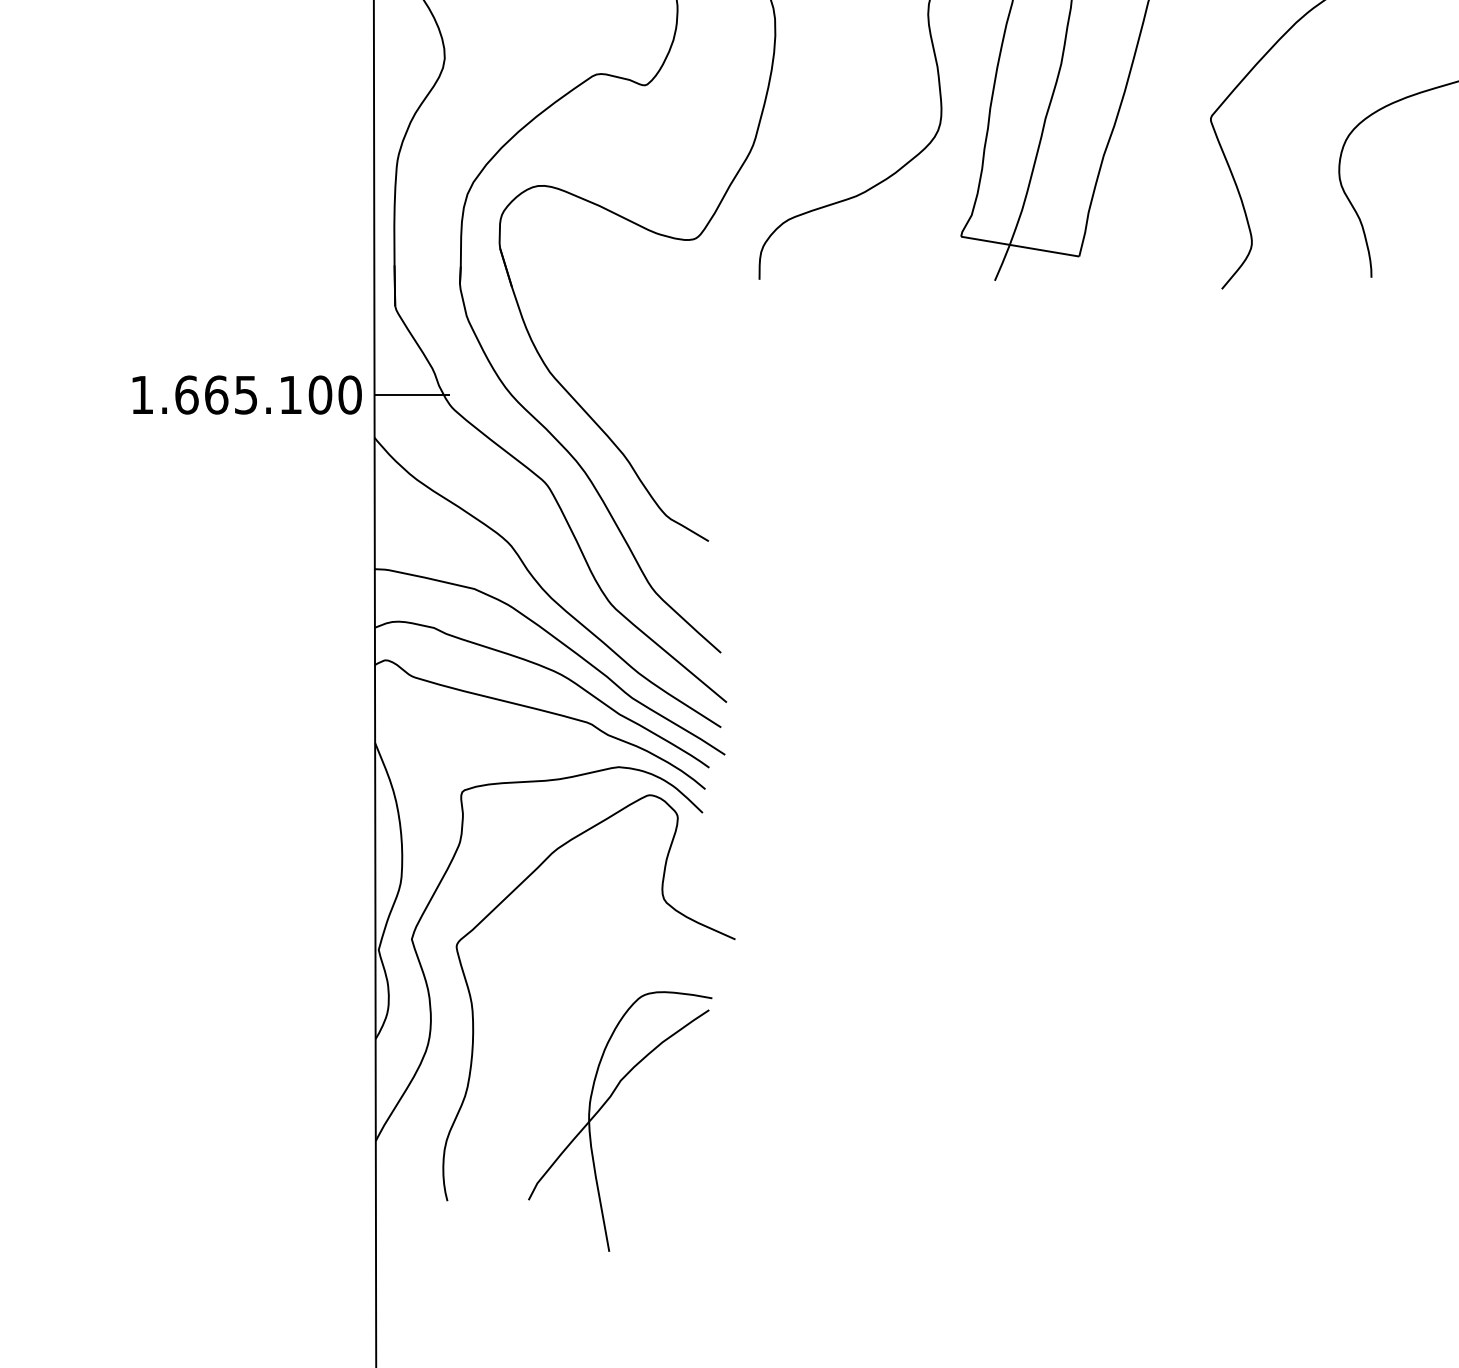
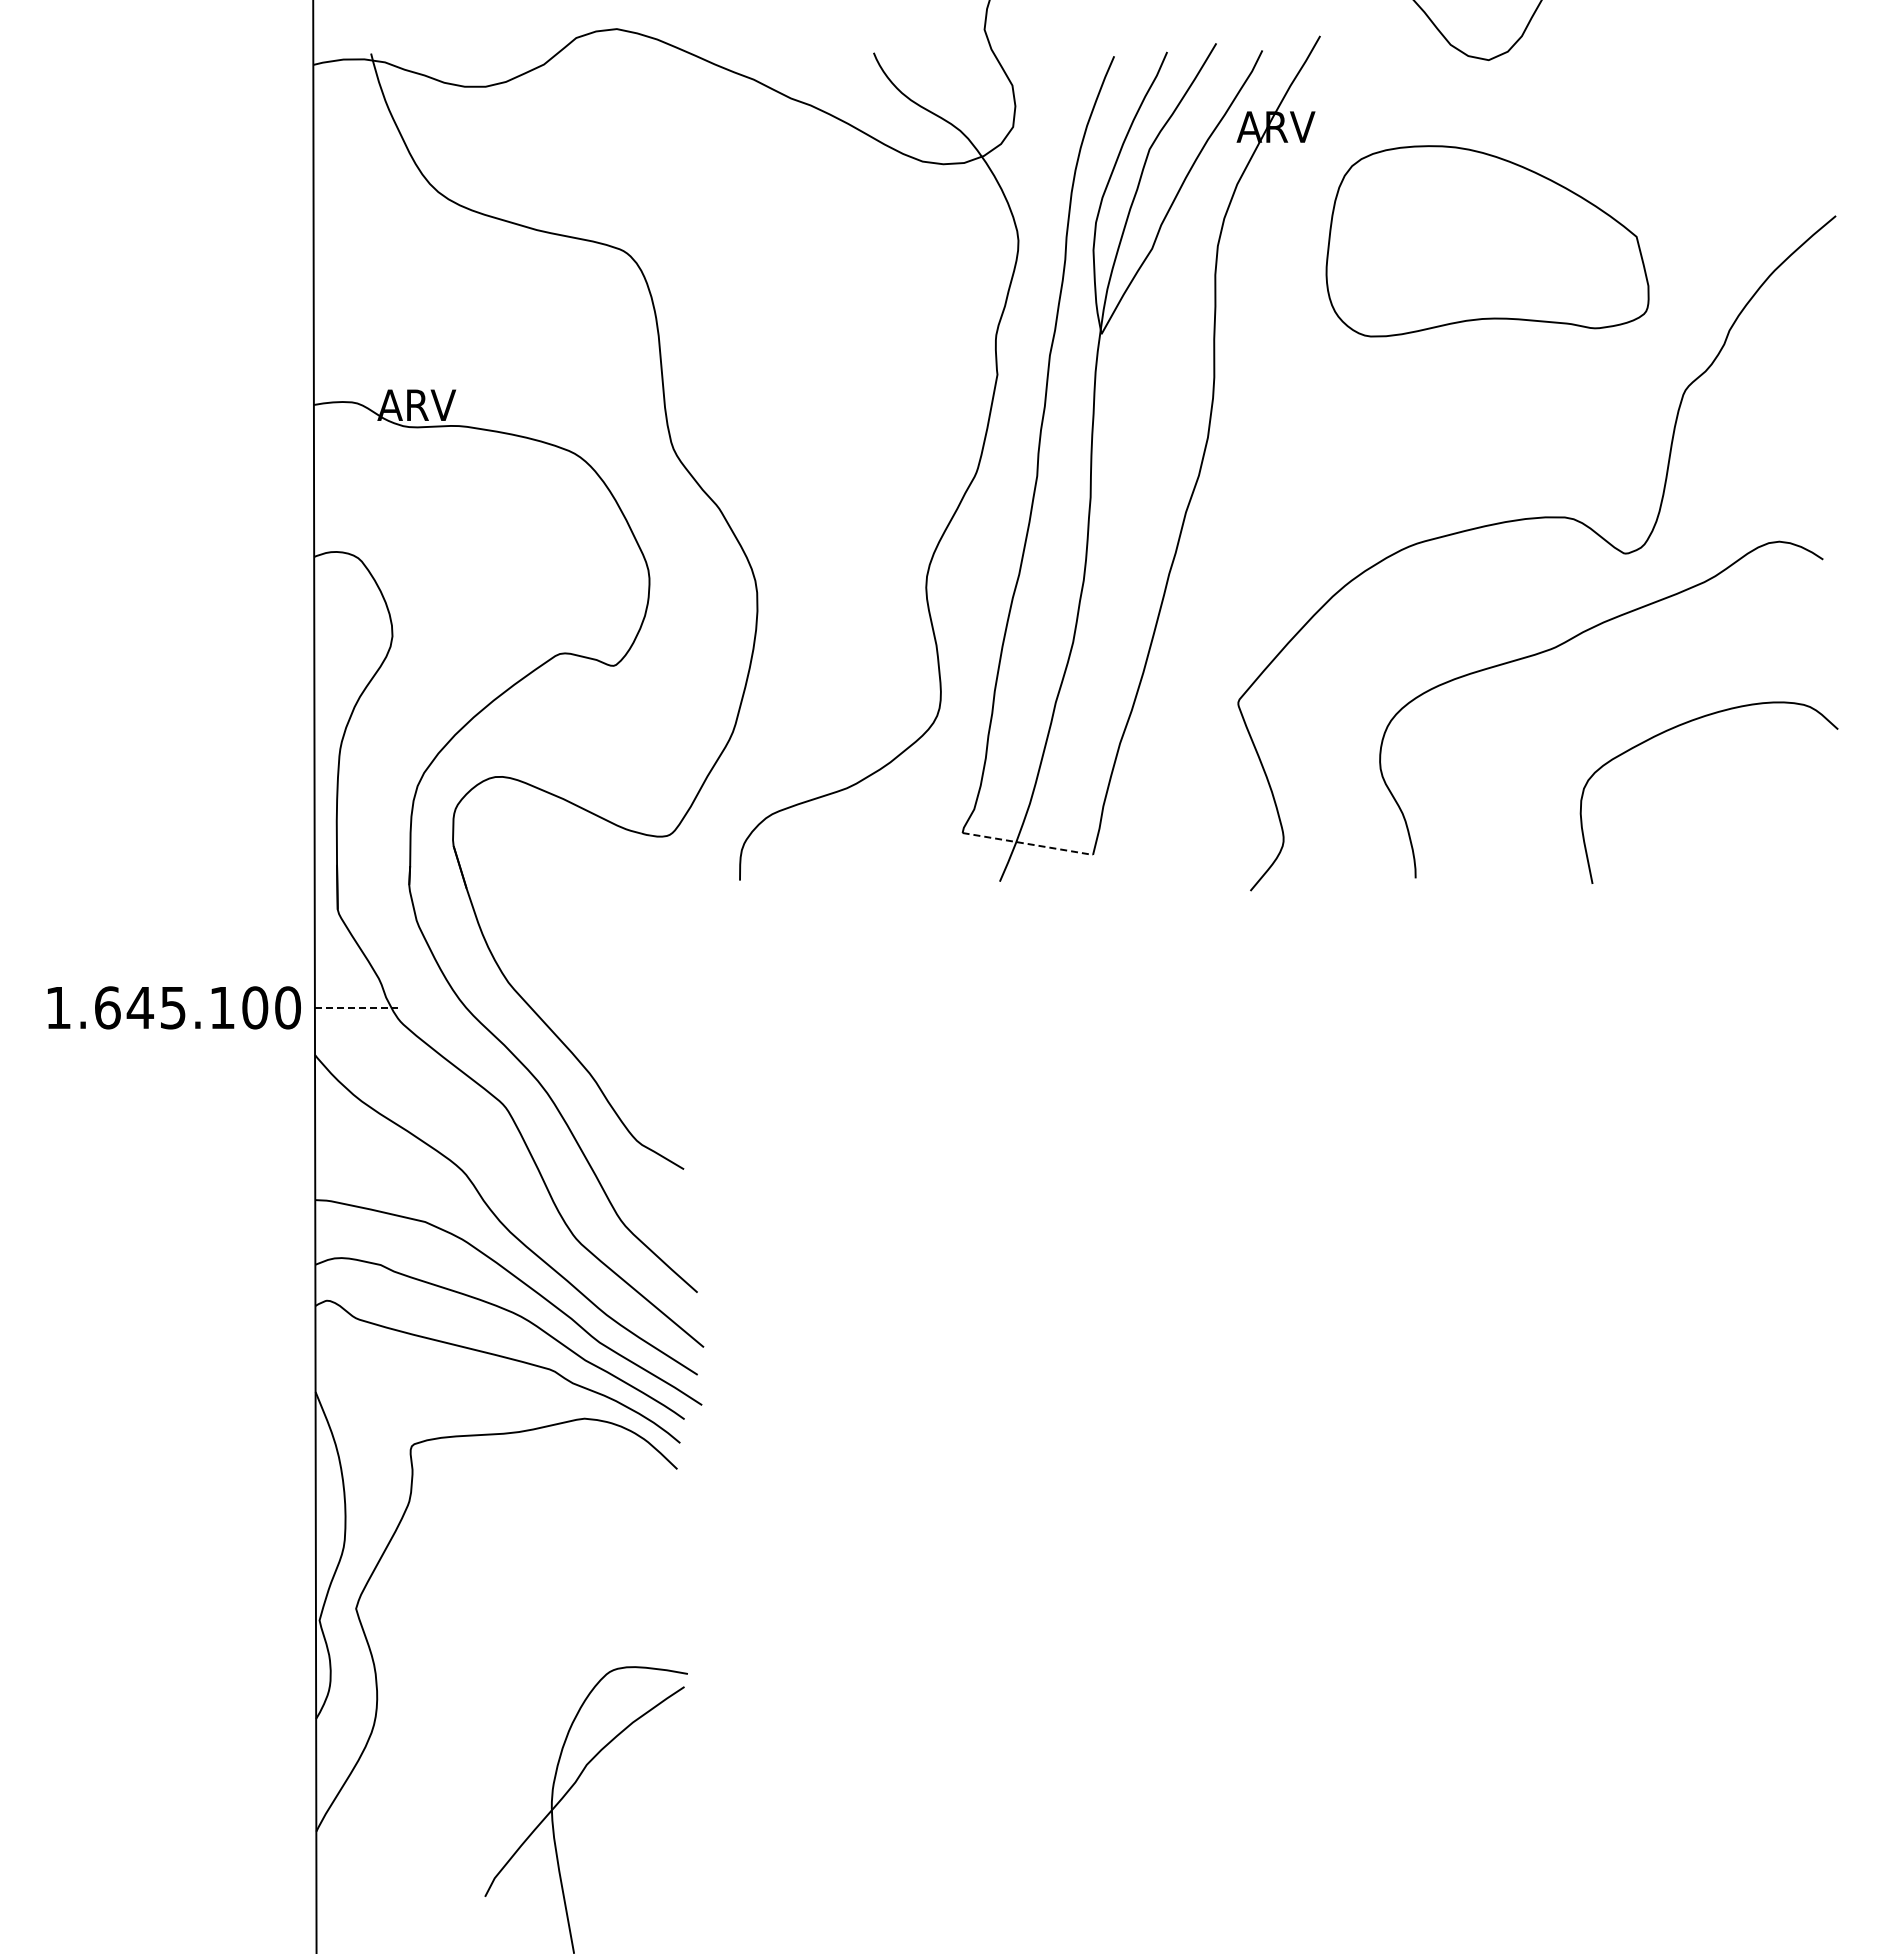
line: (1020, 247) -> (1028, 844), solid -> dashed
text: (215, 394) -> (139, 1007), 1.665.100 -> 1.645.100
line: (412, 394) -> (356, 1007), solid -> dashed
curve: (473, 1011) -> (424, 1688), removed

